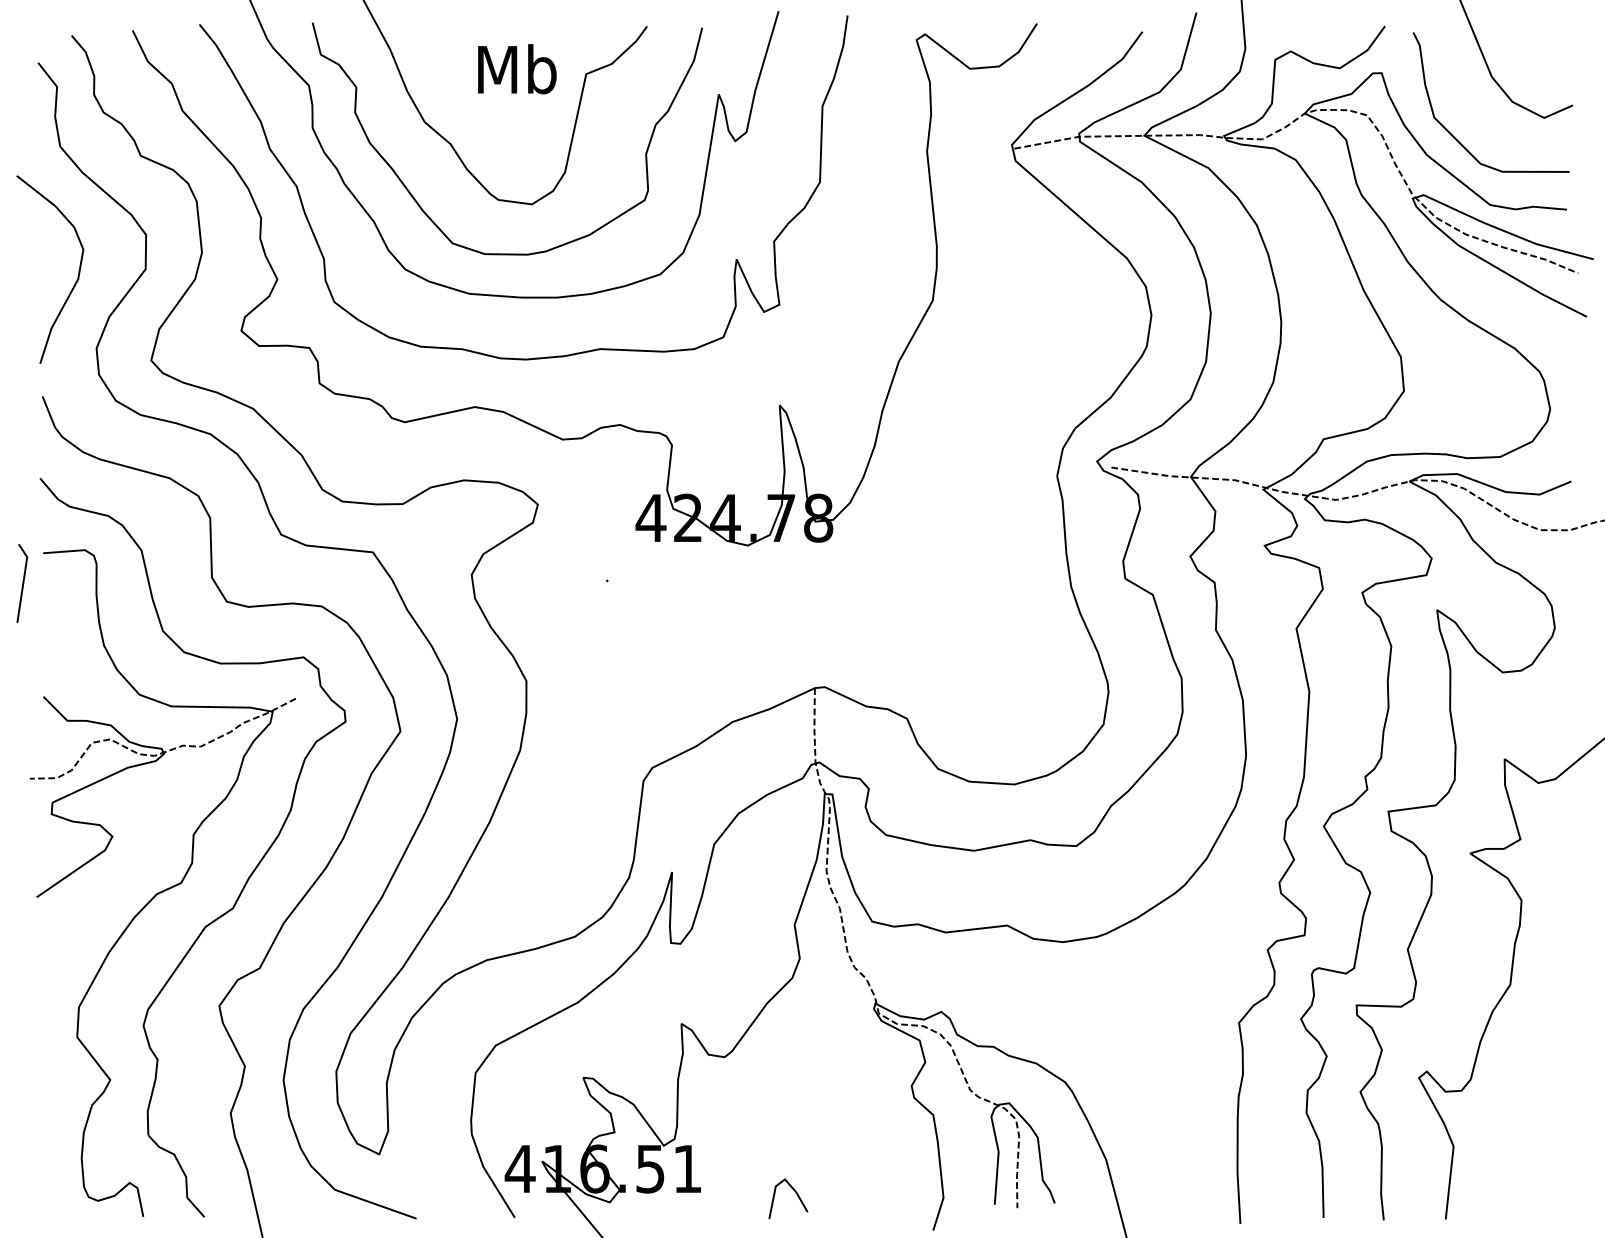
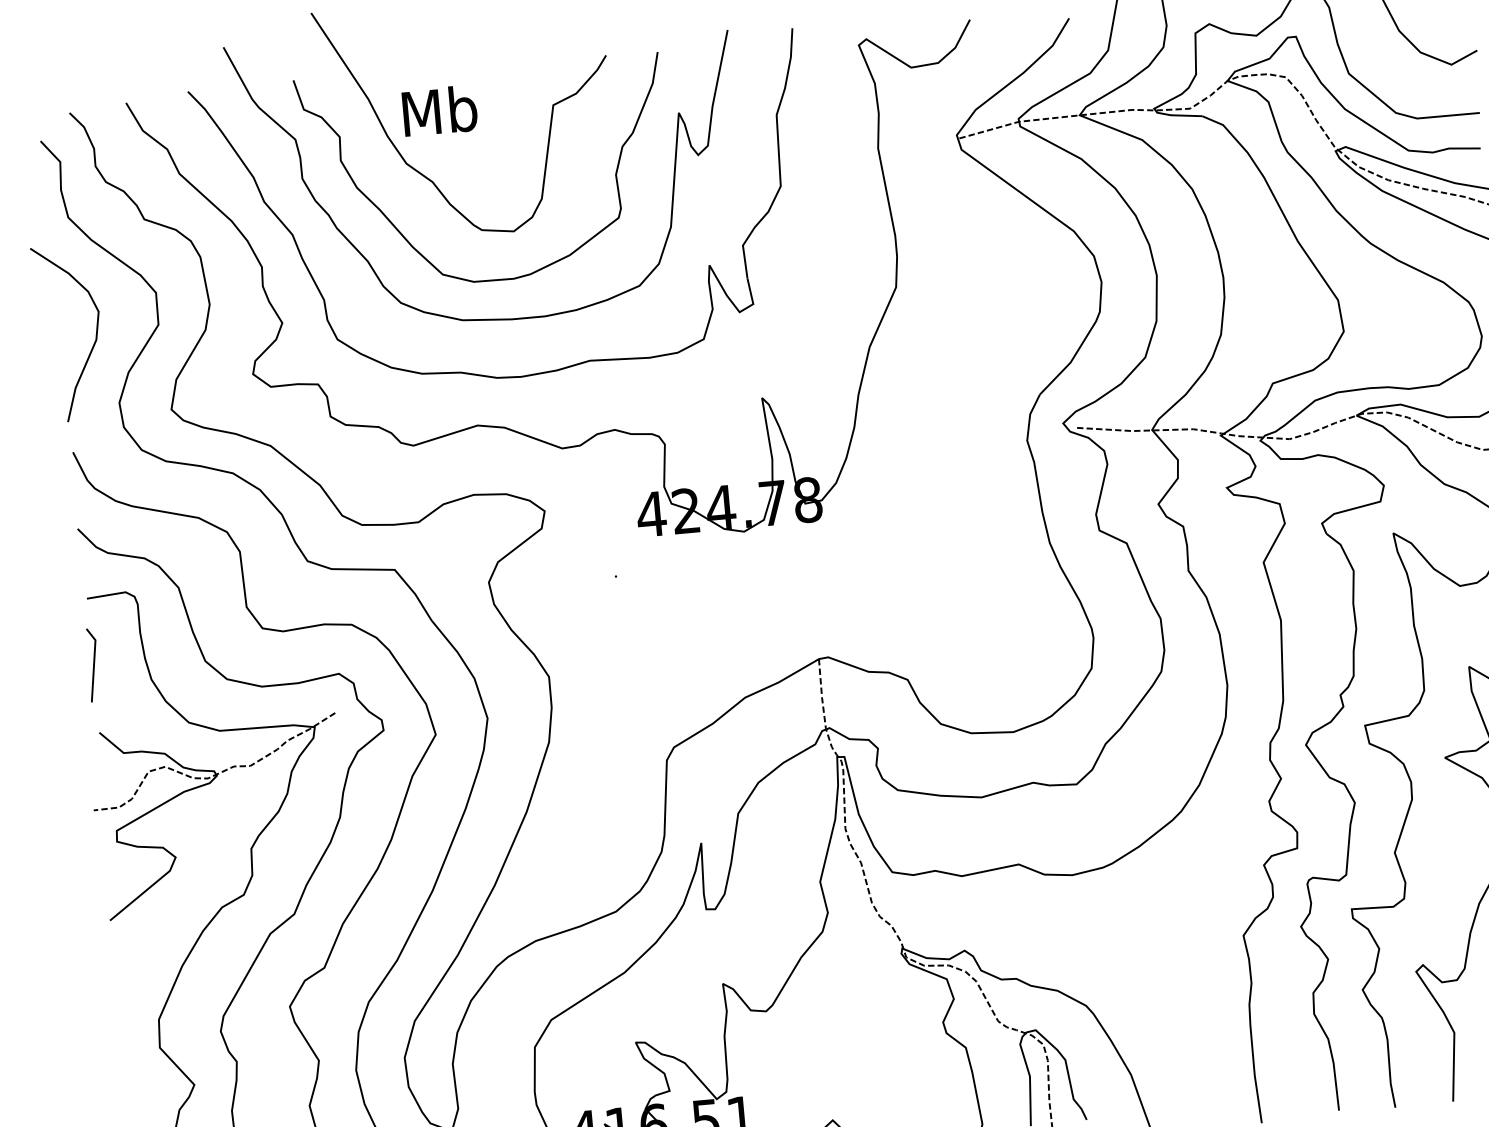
text: (517, 69) -> (440, 111), moved
line: (22, 583) -> (93, 665), moved

